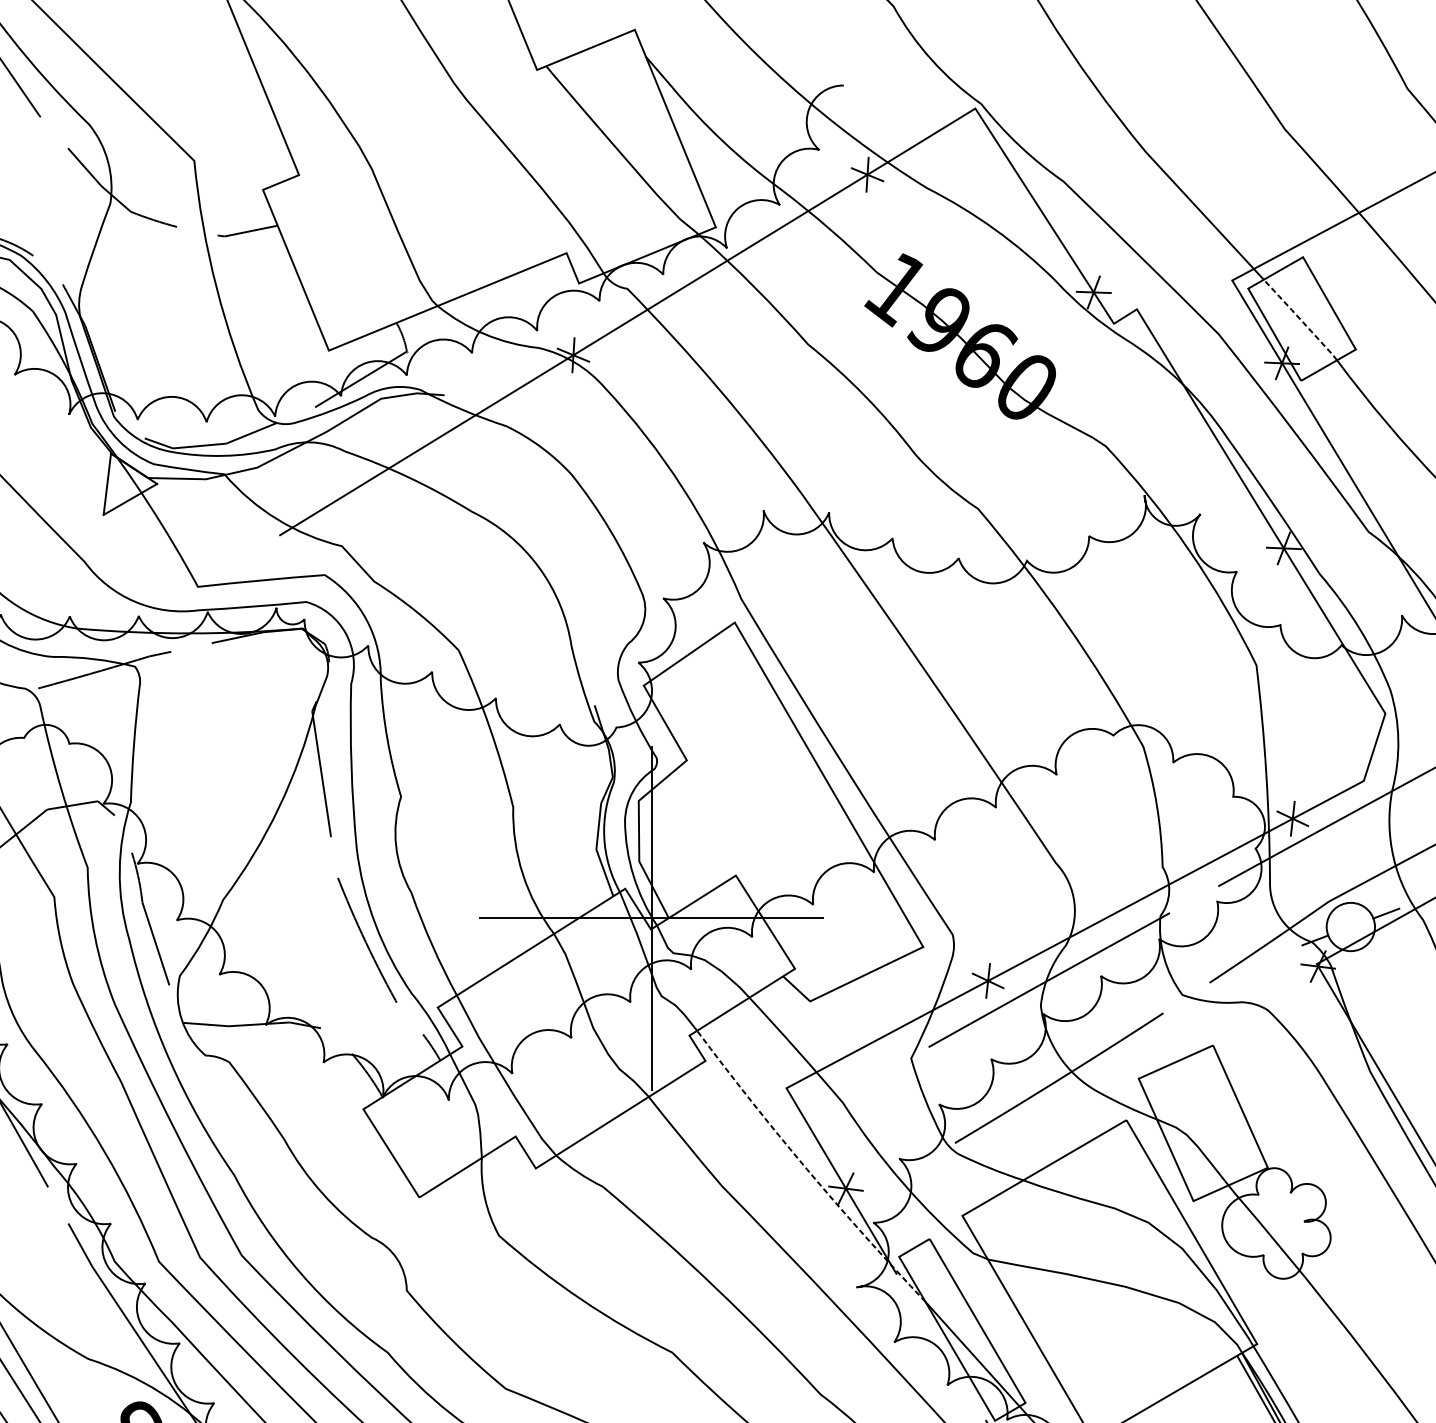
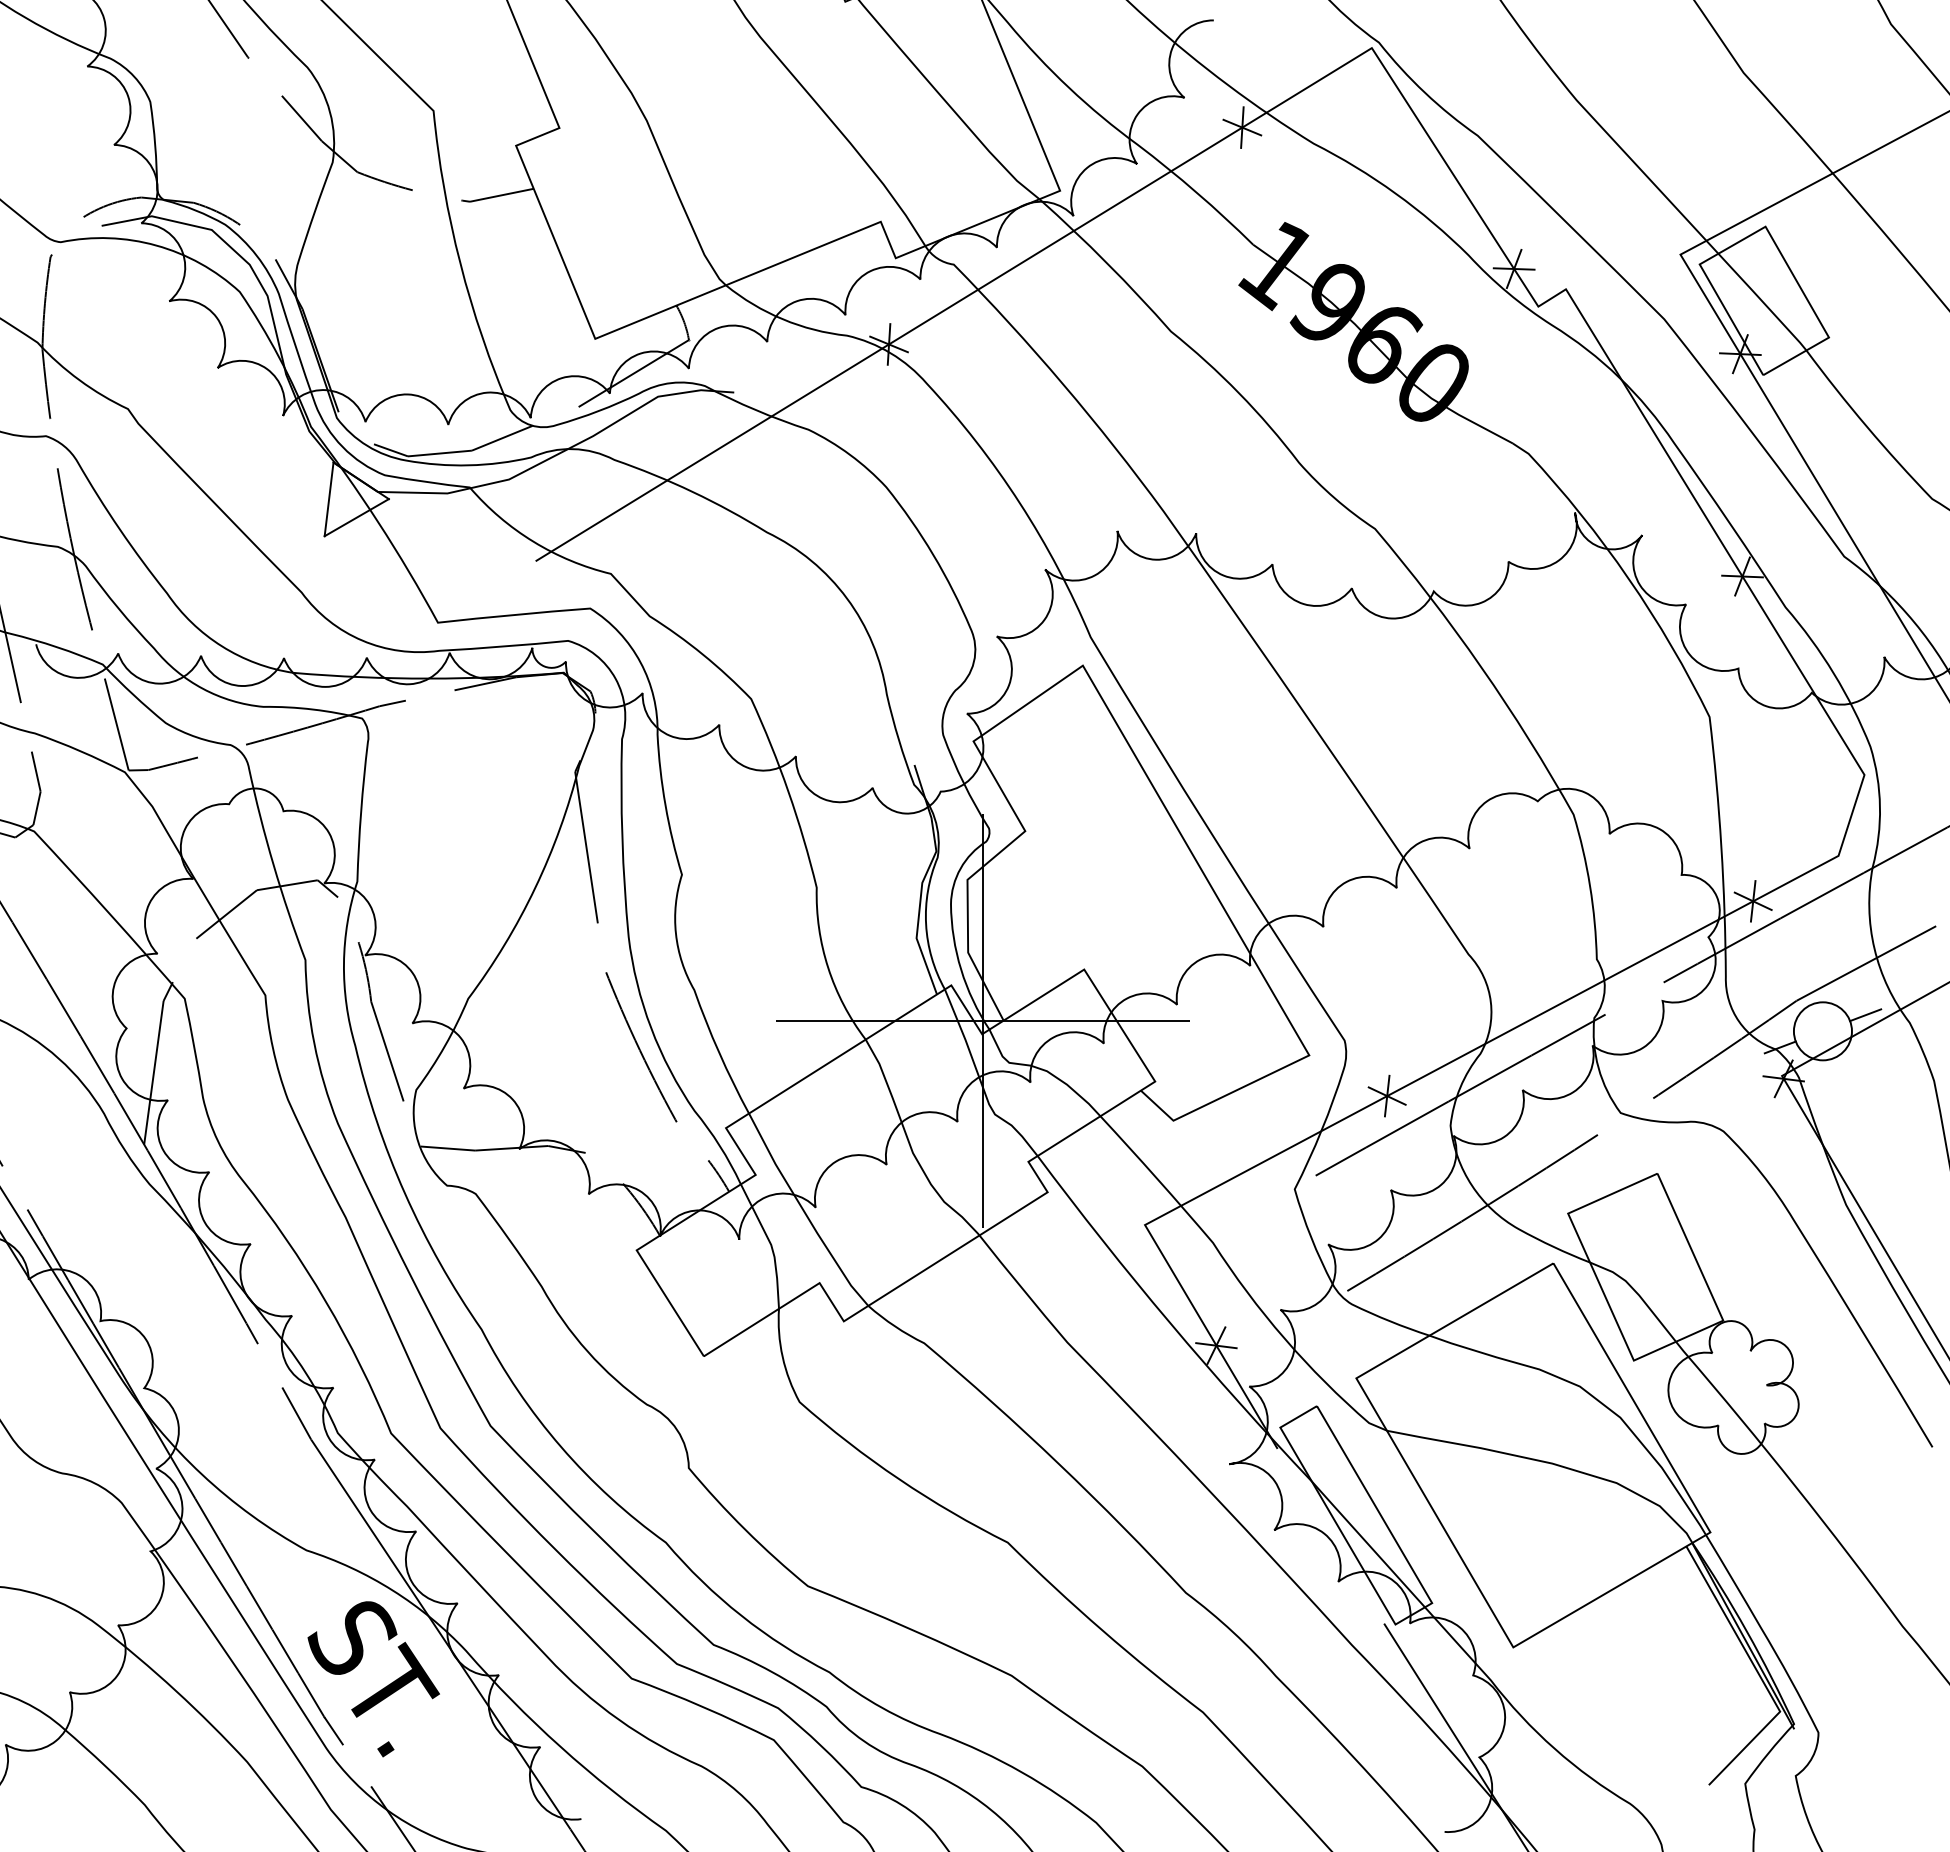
line: (1300, 319) -> (1762, 301), dashed -> solid
line: (807, 1169) -> (1170, 1322), dashed -> solid

